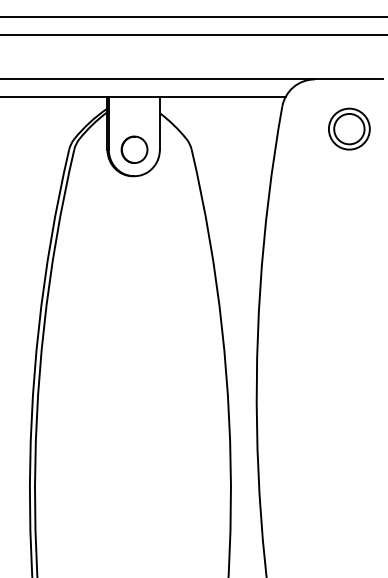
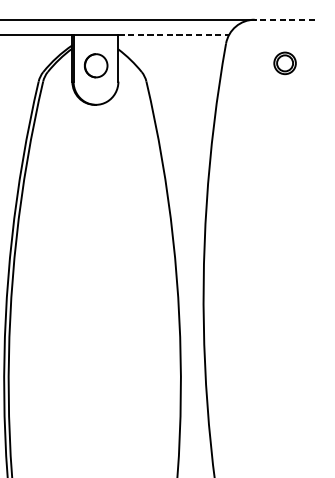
line: (348, 79) -> (284, 19), solid -> dashed
line: (222, 96) -> (173, 34), solid -> dashed
part: (349, 128) -> (285, 62), size x0.6
part: (134, 149) -> (96, 65), moved

